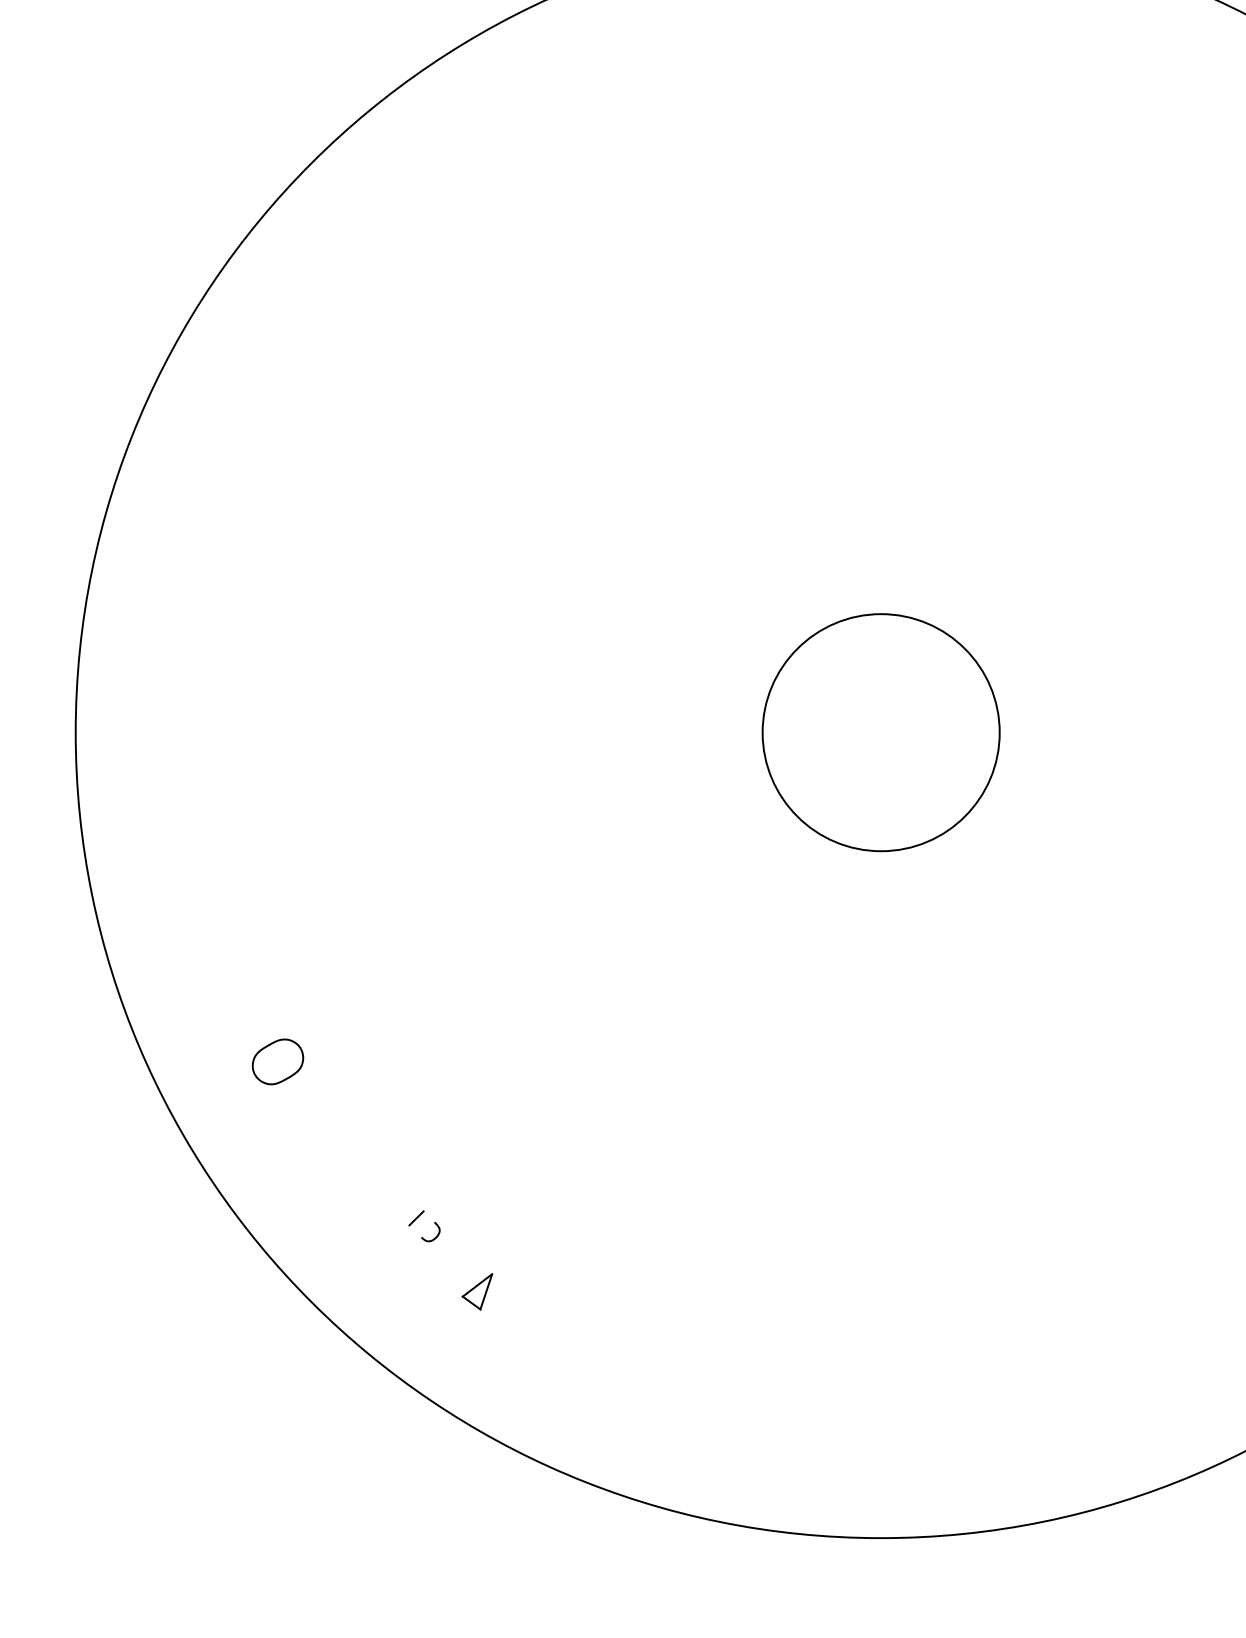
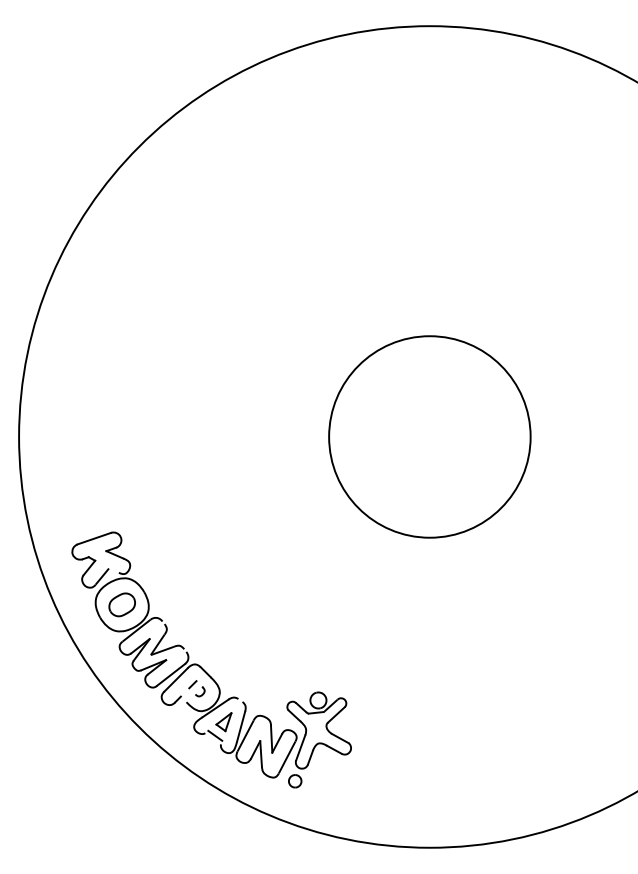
circle: (880, 731) -> (429, 436), size x1.67
part: (435, 1184) -> (202, 667), added

